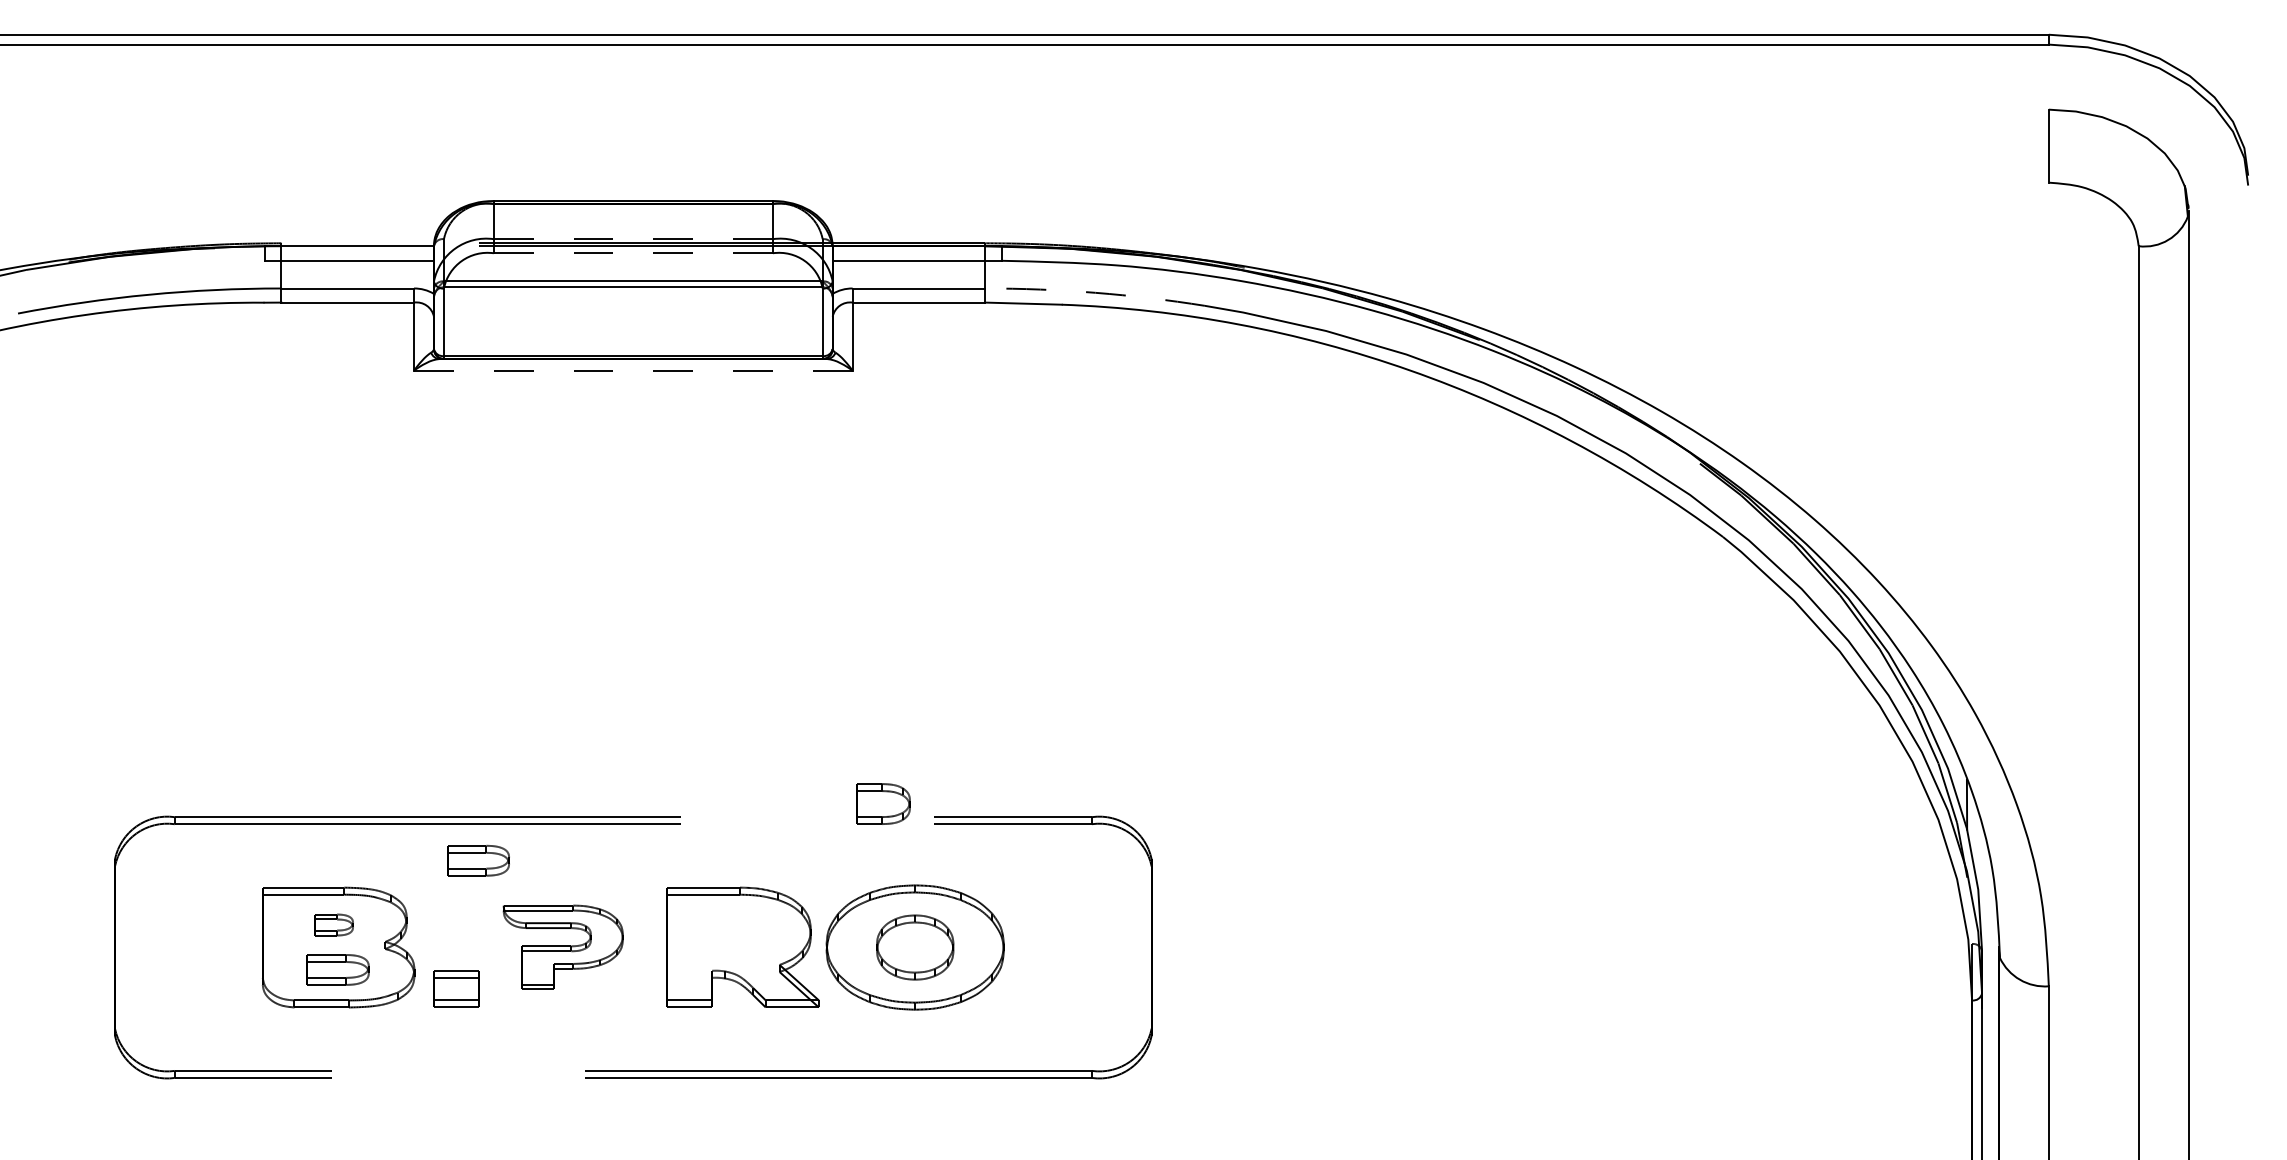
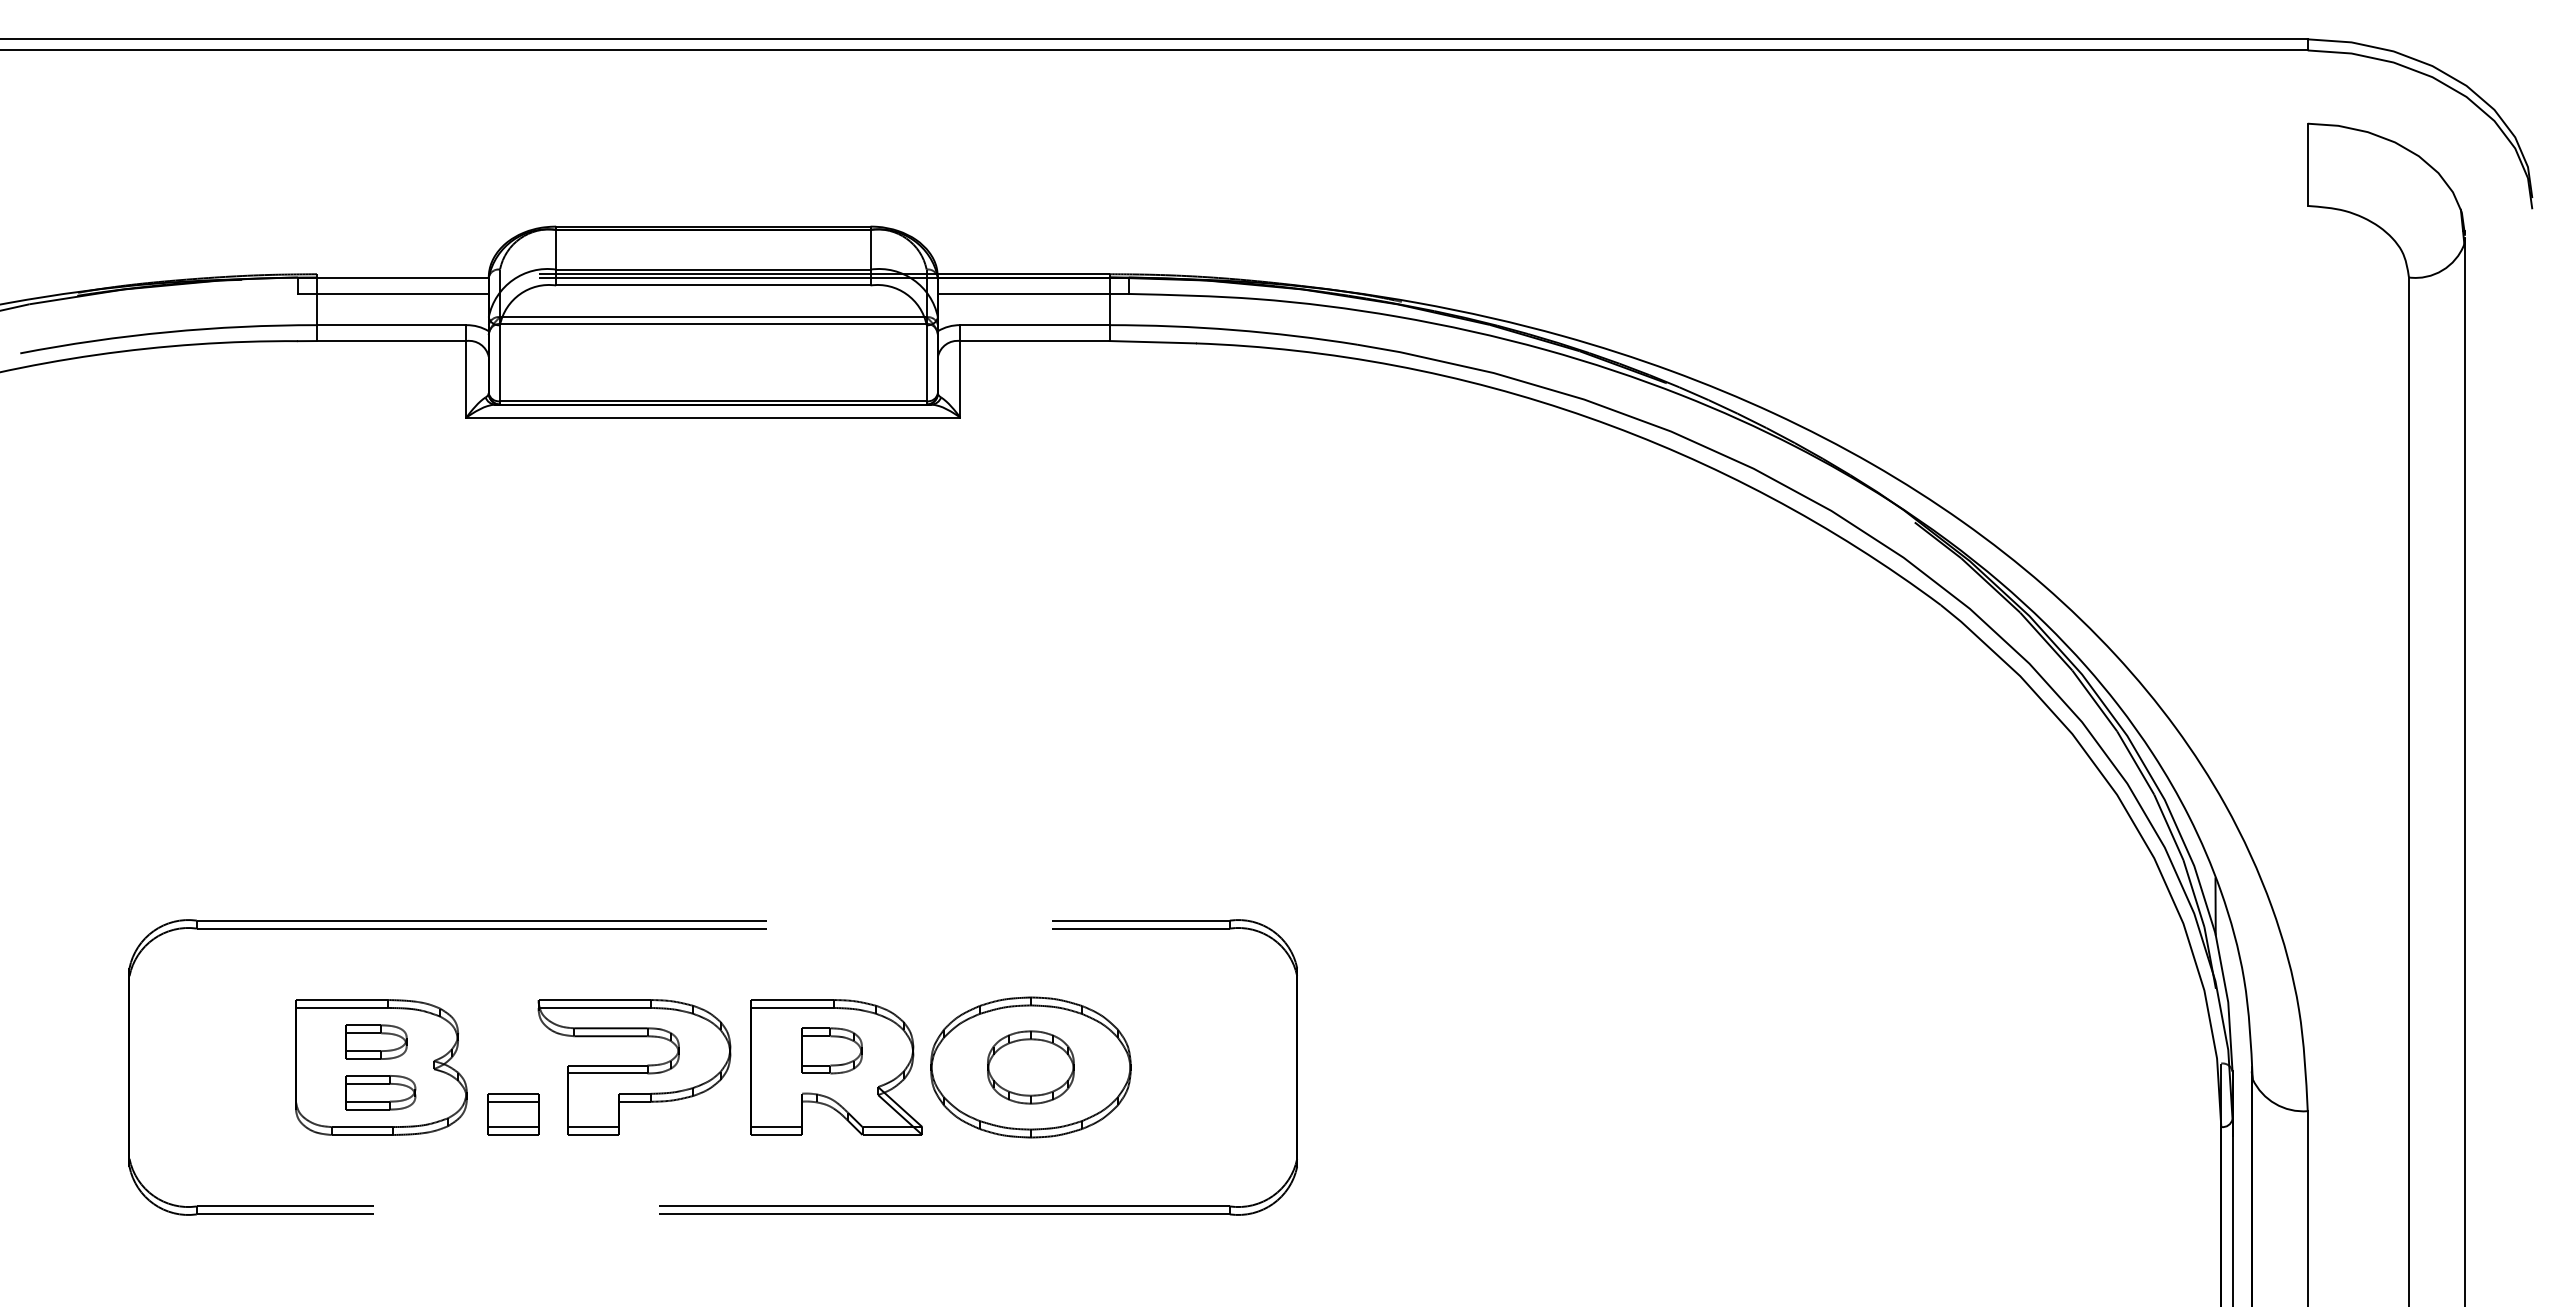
line: (633, 239) -> (713, 269), dashed -> solid
line: (632, 253) -> (712, 285), dashed -> solid
arc: (1095, 293) -> (1233, 330), dashed -> solid
line: (632, 370) -> (712, 417), dashed -> solid
part: (882, 803) -> (831, 1050), moved
part: (478, 860) -> (538, 969), removed
part: (334, 924) -> (376, 1041), size x1.43
part: (563, 947) -> (634, 1067), size x1.43

